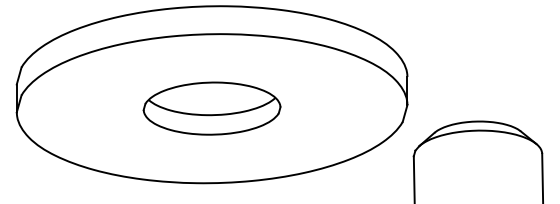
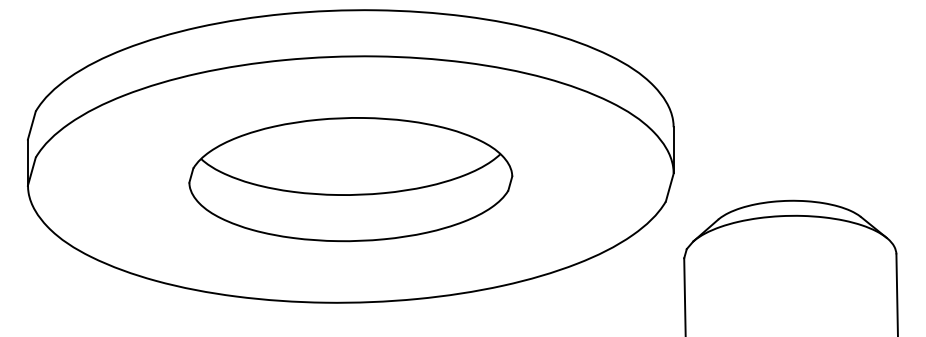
part: (211, 108) -> (349, 179), size x1.43

